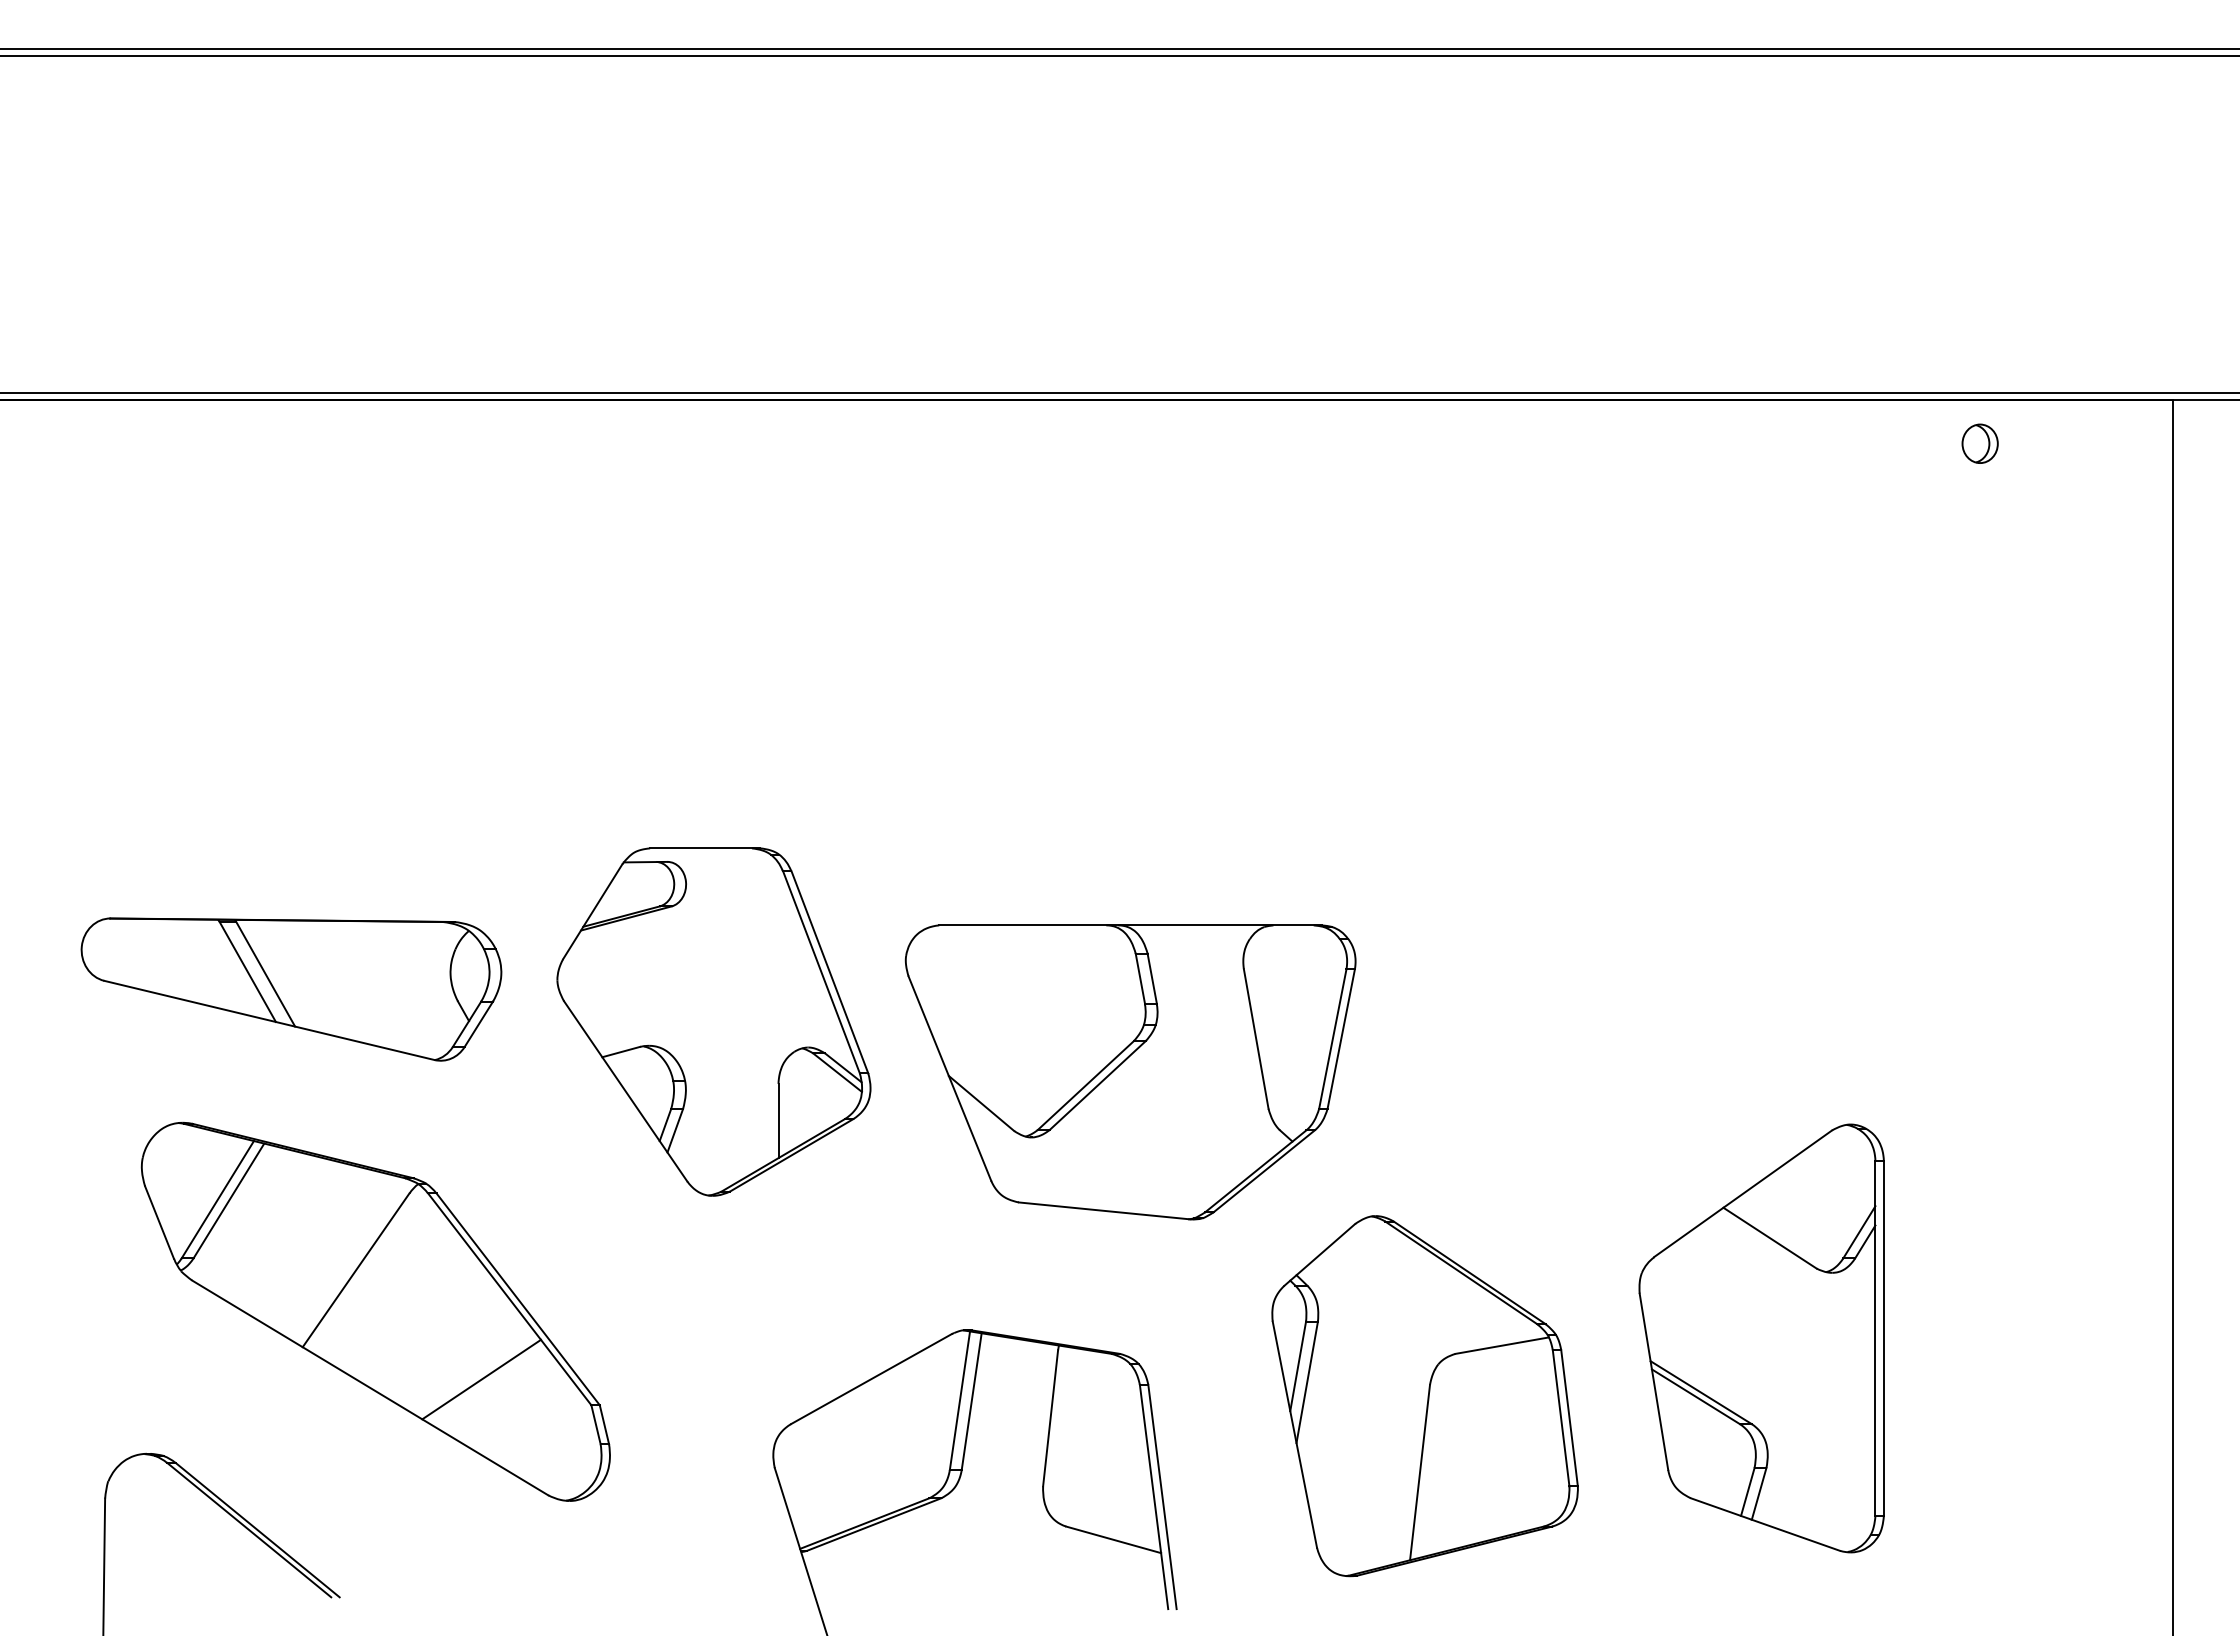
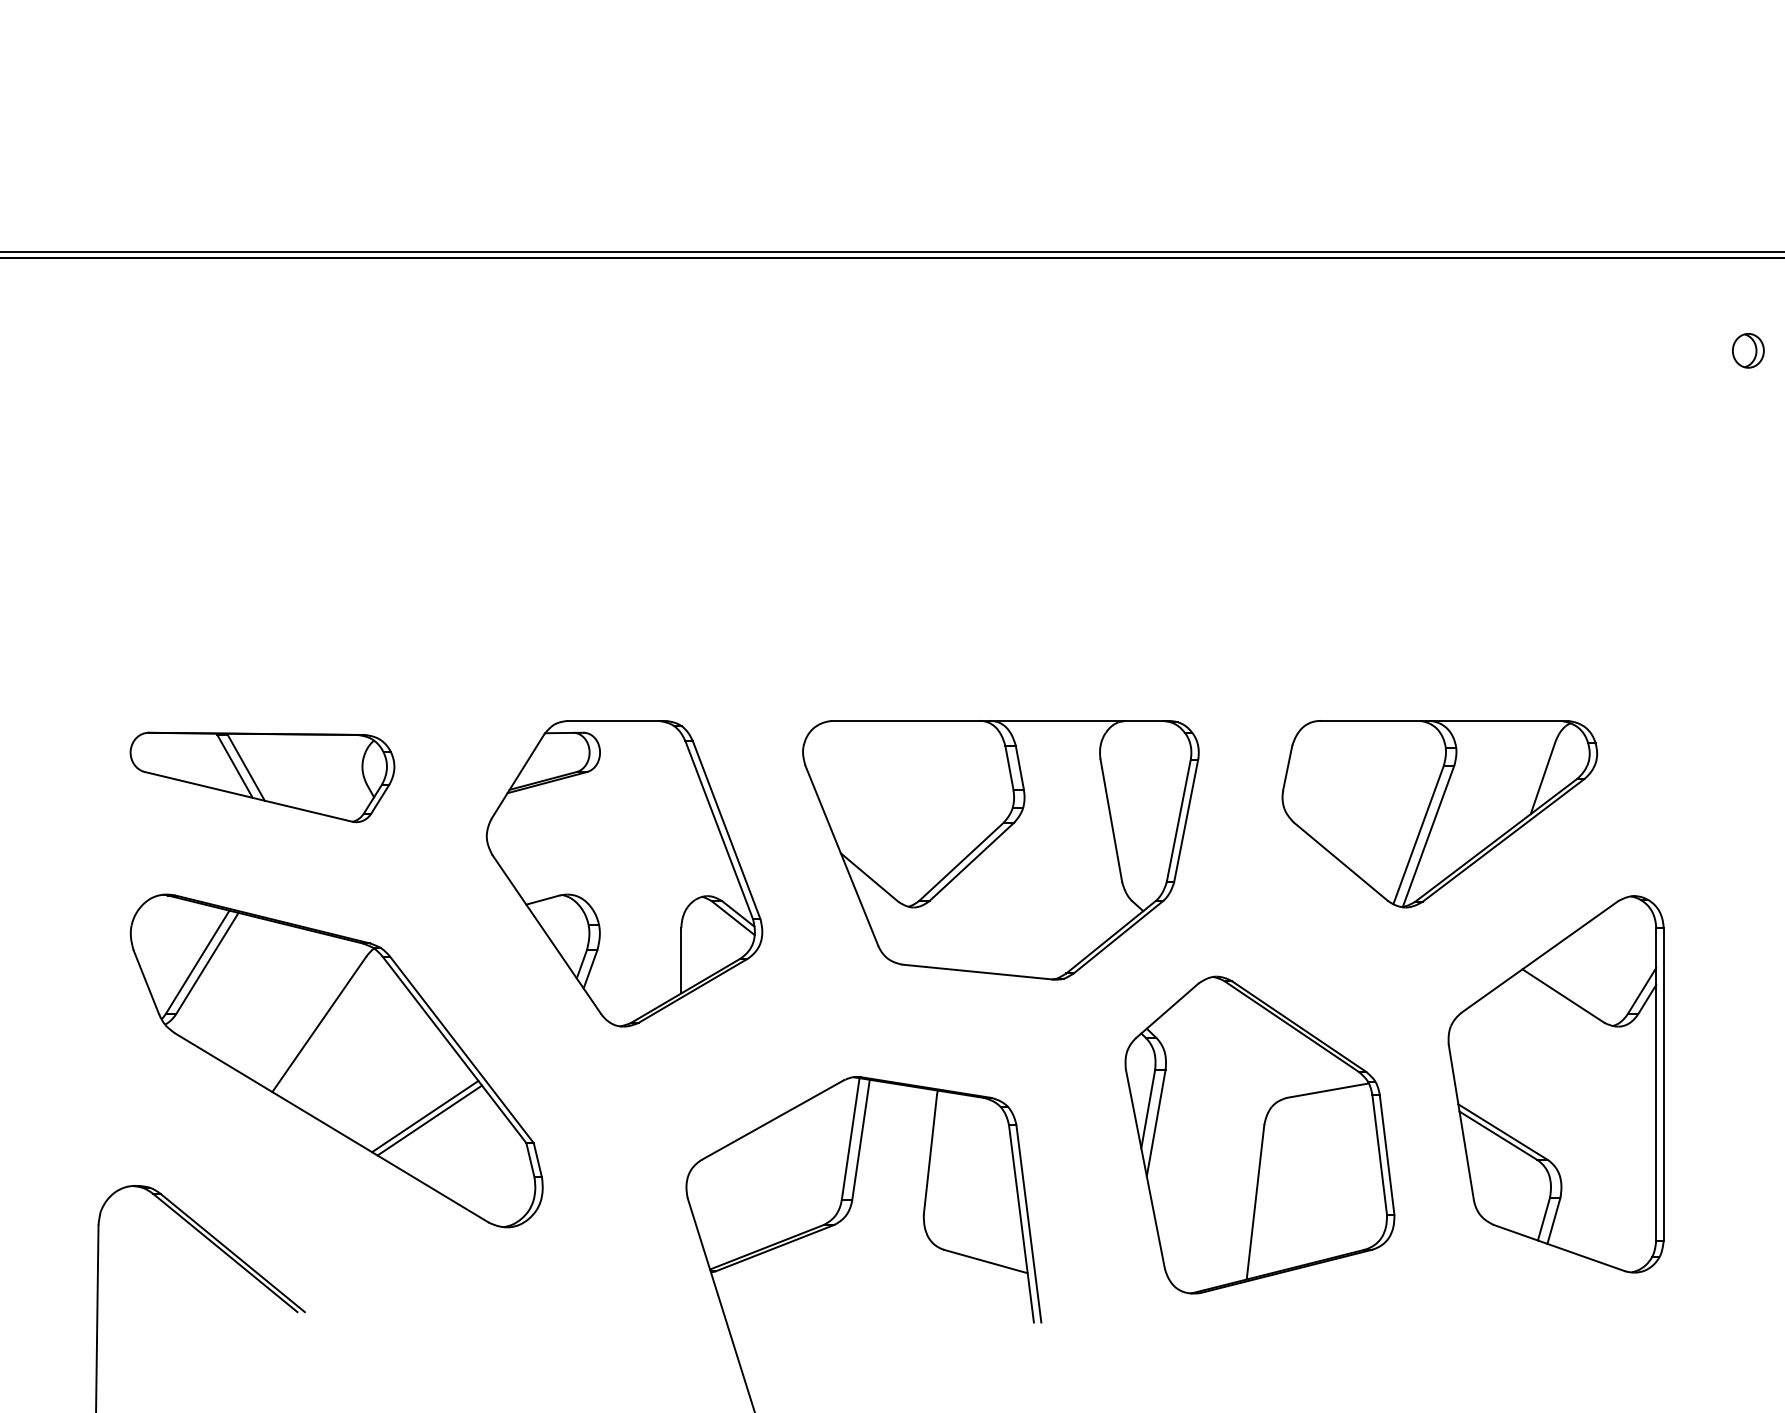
part: (1979, 443) -> (1747, 350), moved
part: (291, 989) -> (262, 777), size x0.71
part: (713, 1021) -> (624, 873), moved
part: (1629, 1031) -> (1439, 814), added
line: (476, 1374) -> (425, 1116), added

